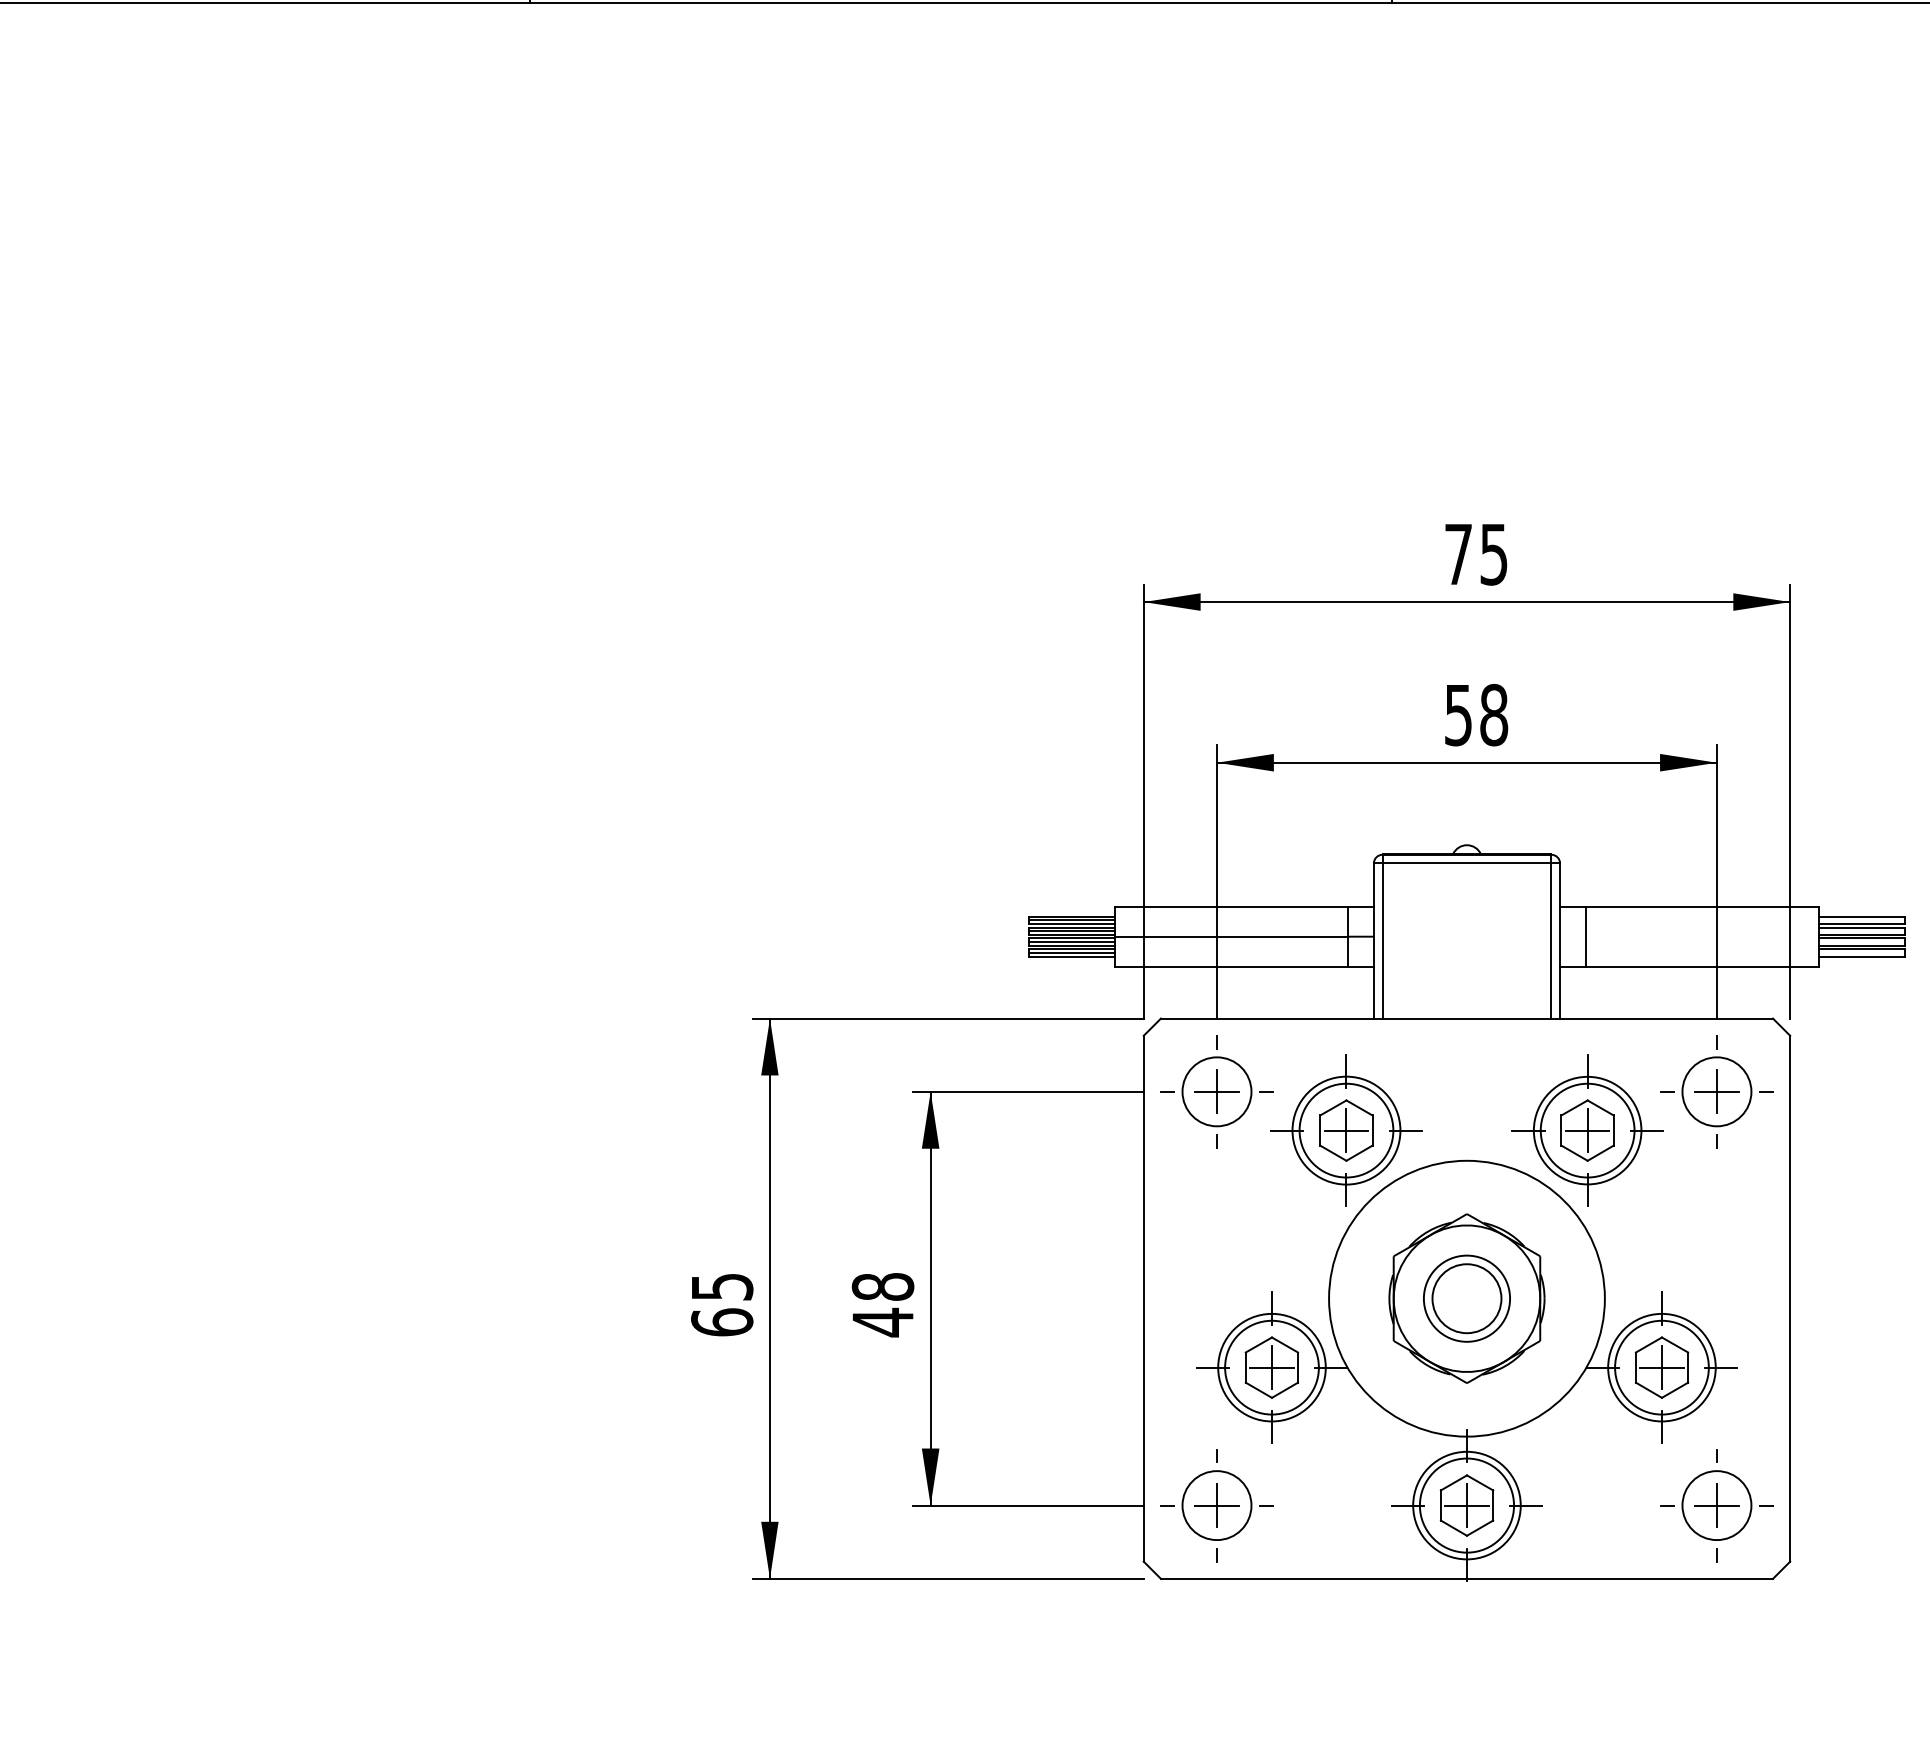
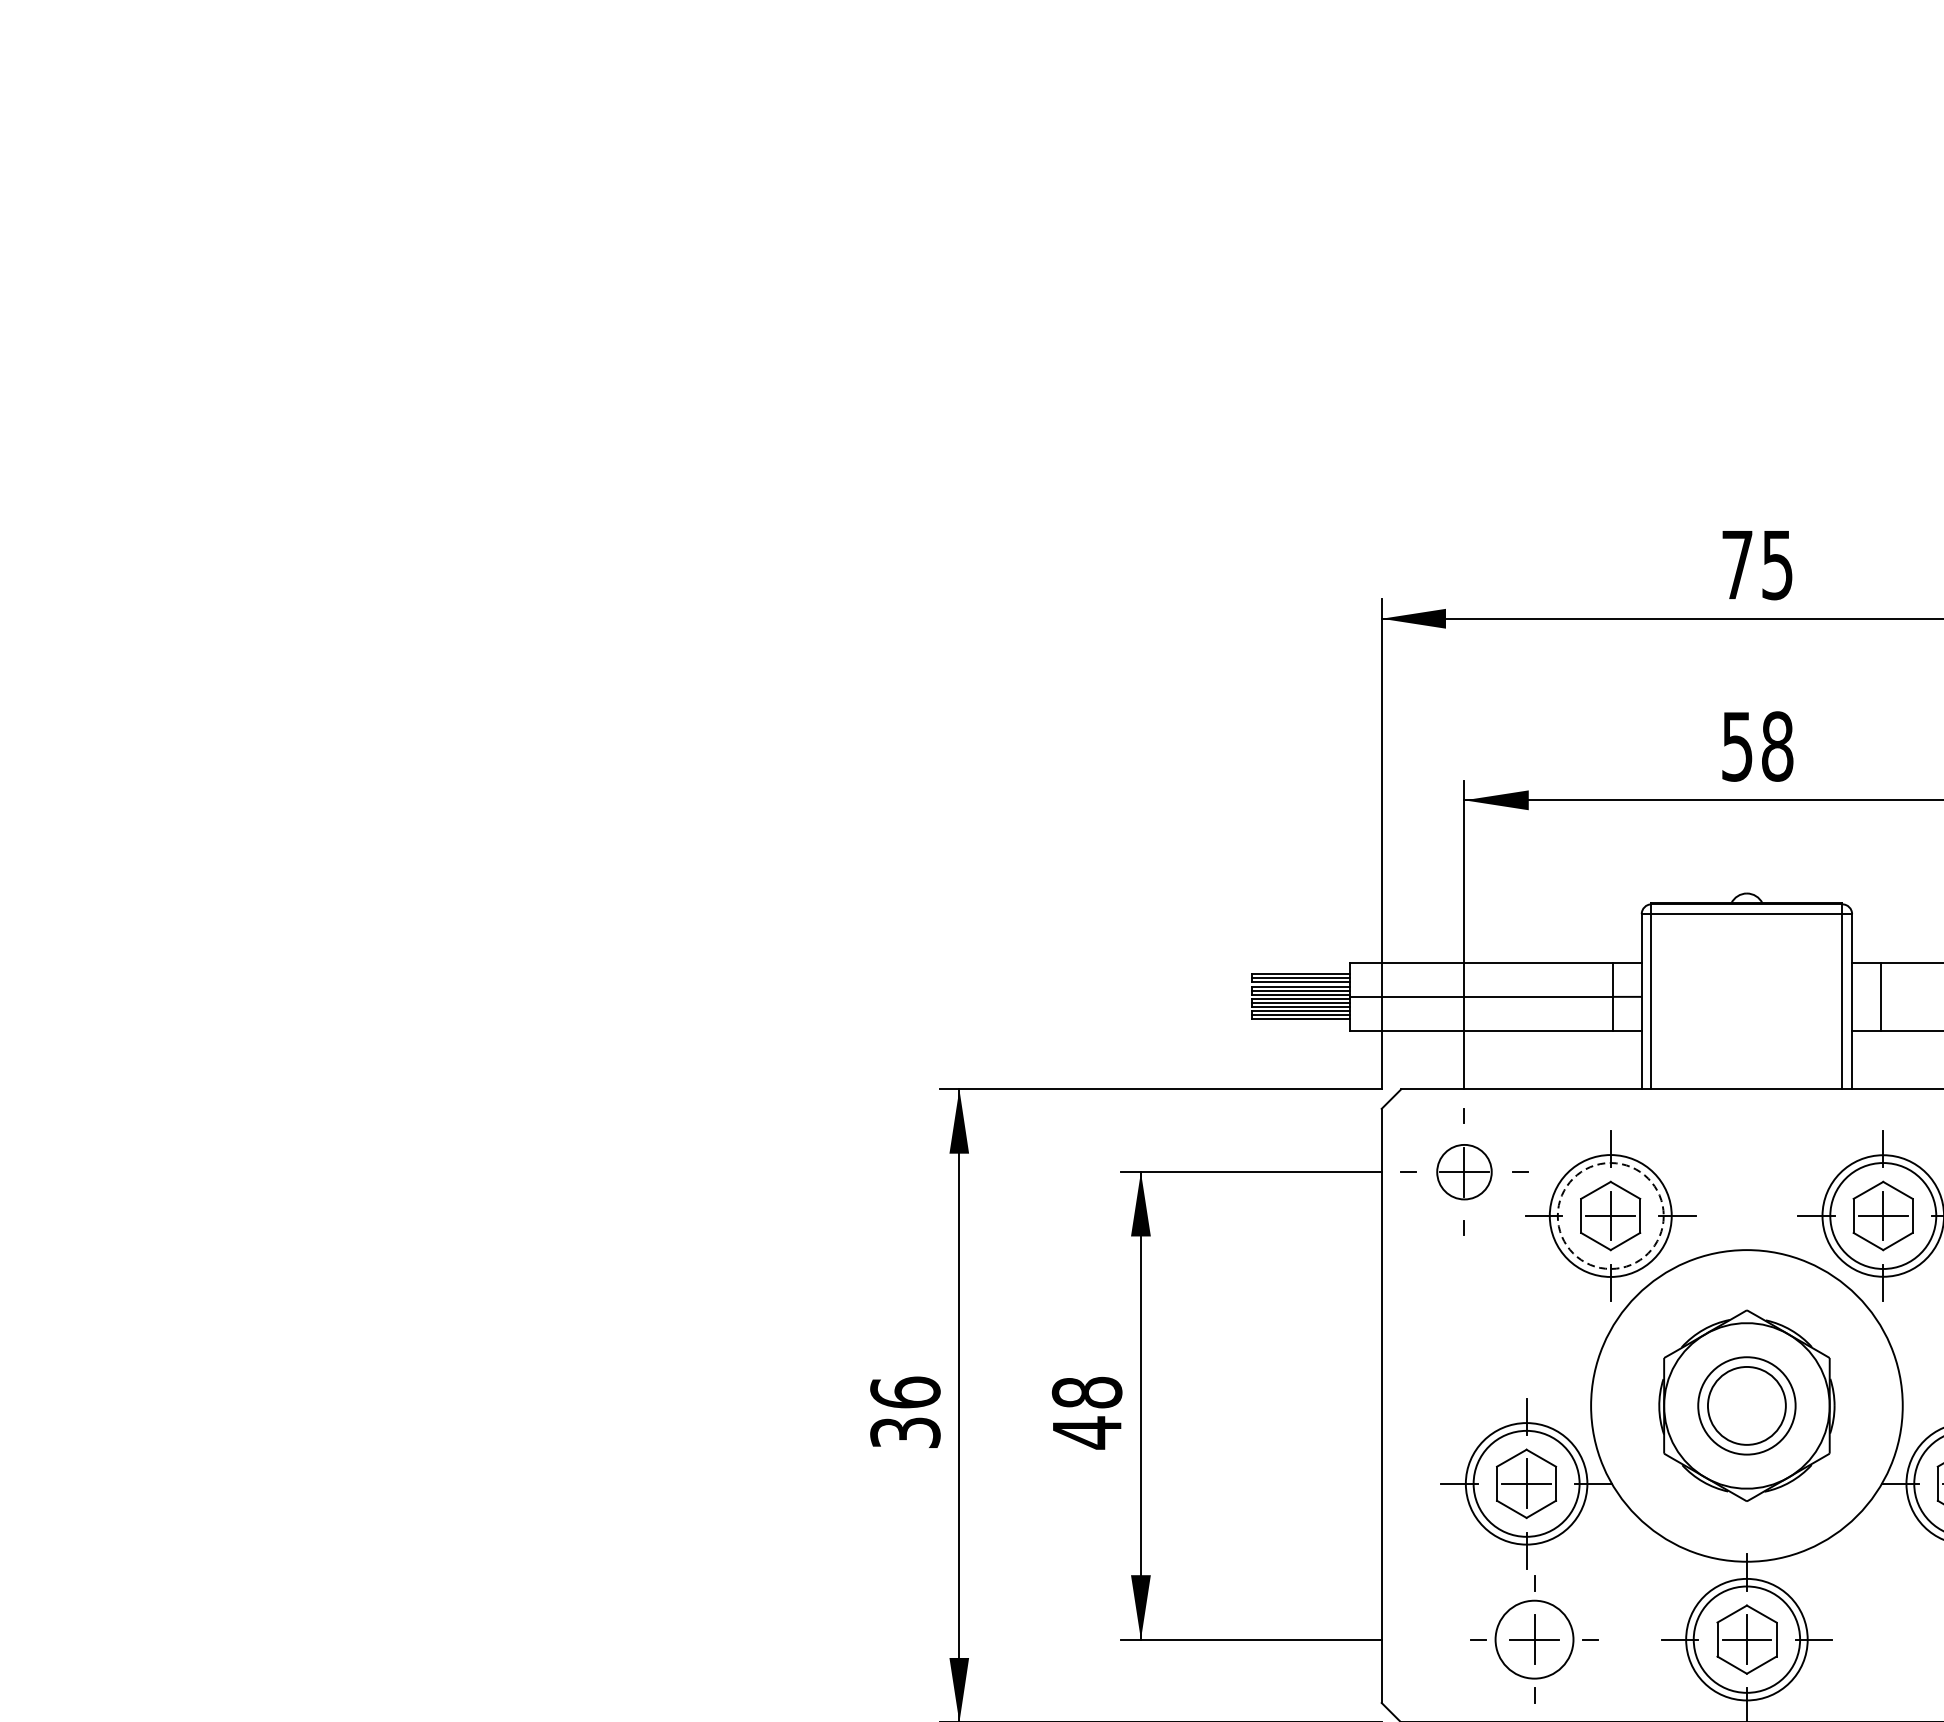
circle: (1216, 1091) -> (1463, 1171), size x0.7
circle: (1346, 1130) -> (1610, 1215), solid -> dashed
text: (722, 1304) -> (905, 1412), 65 -> 36
part: (1216, 1505) -> (1533, 1639), moved

